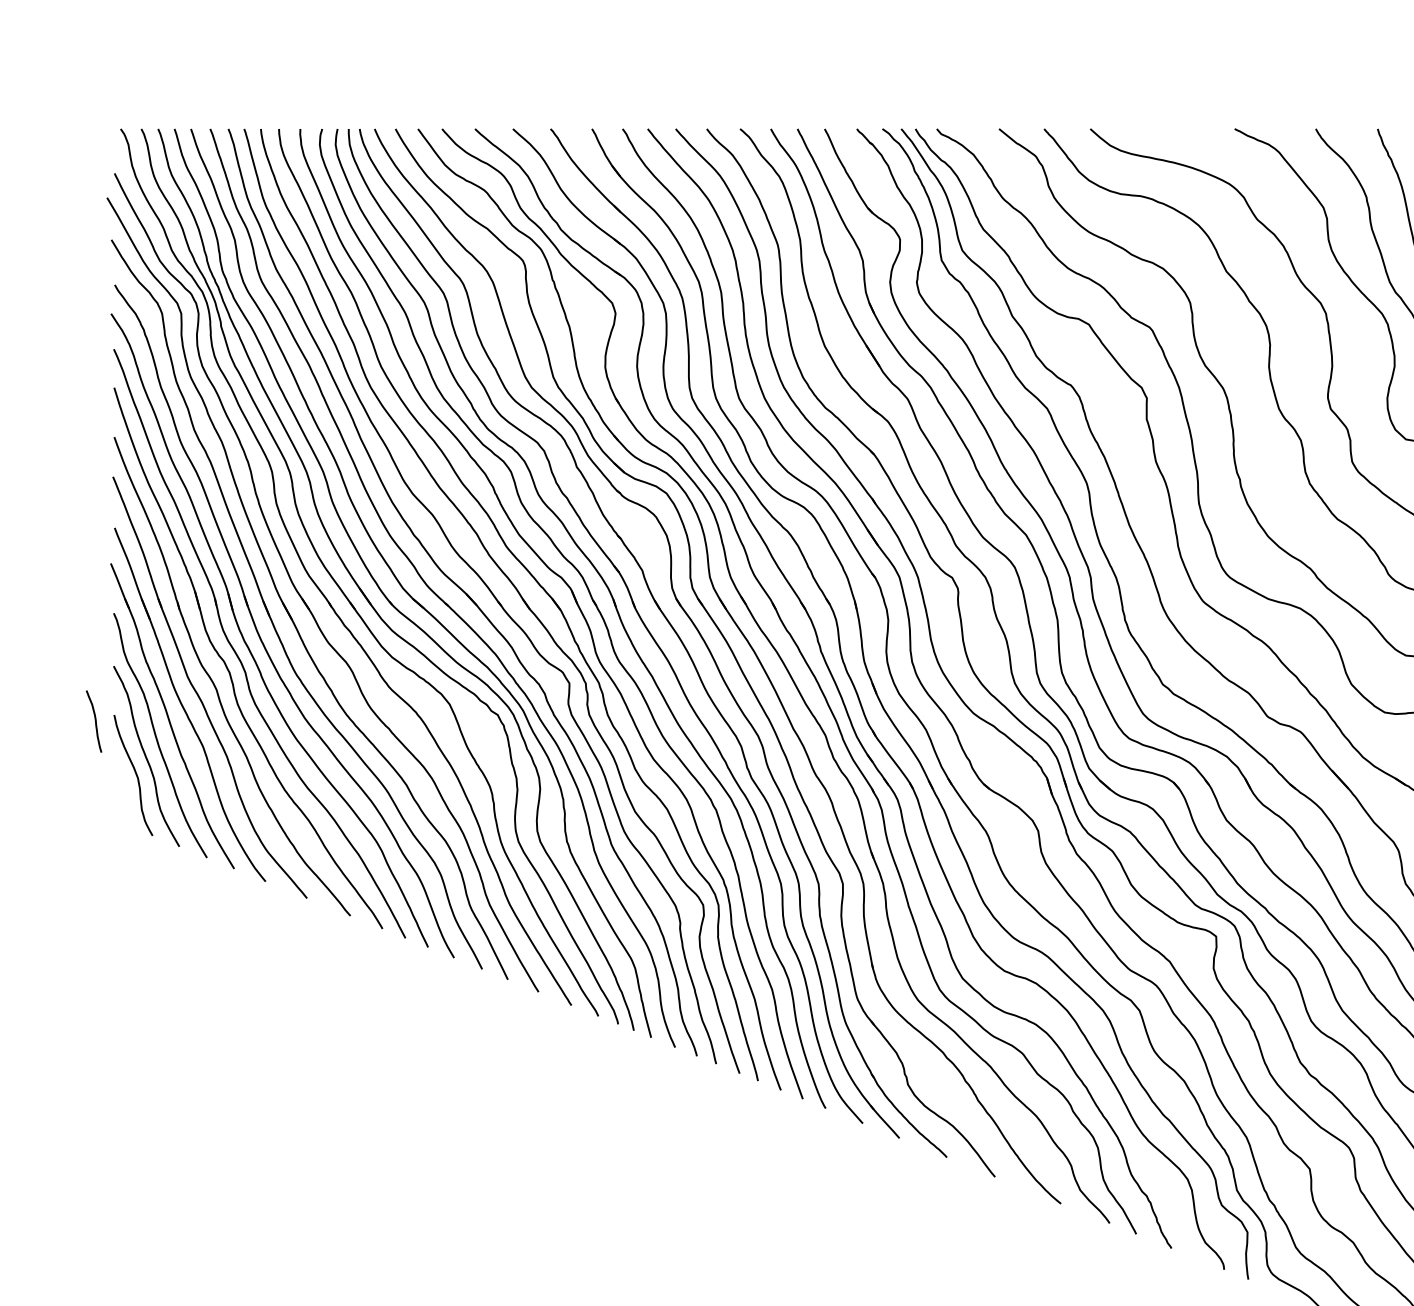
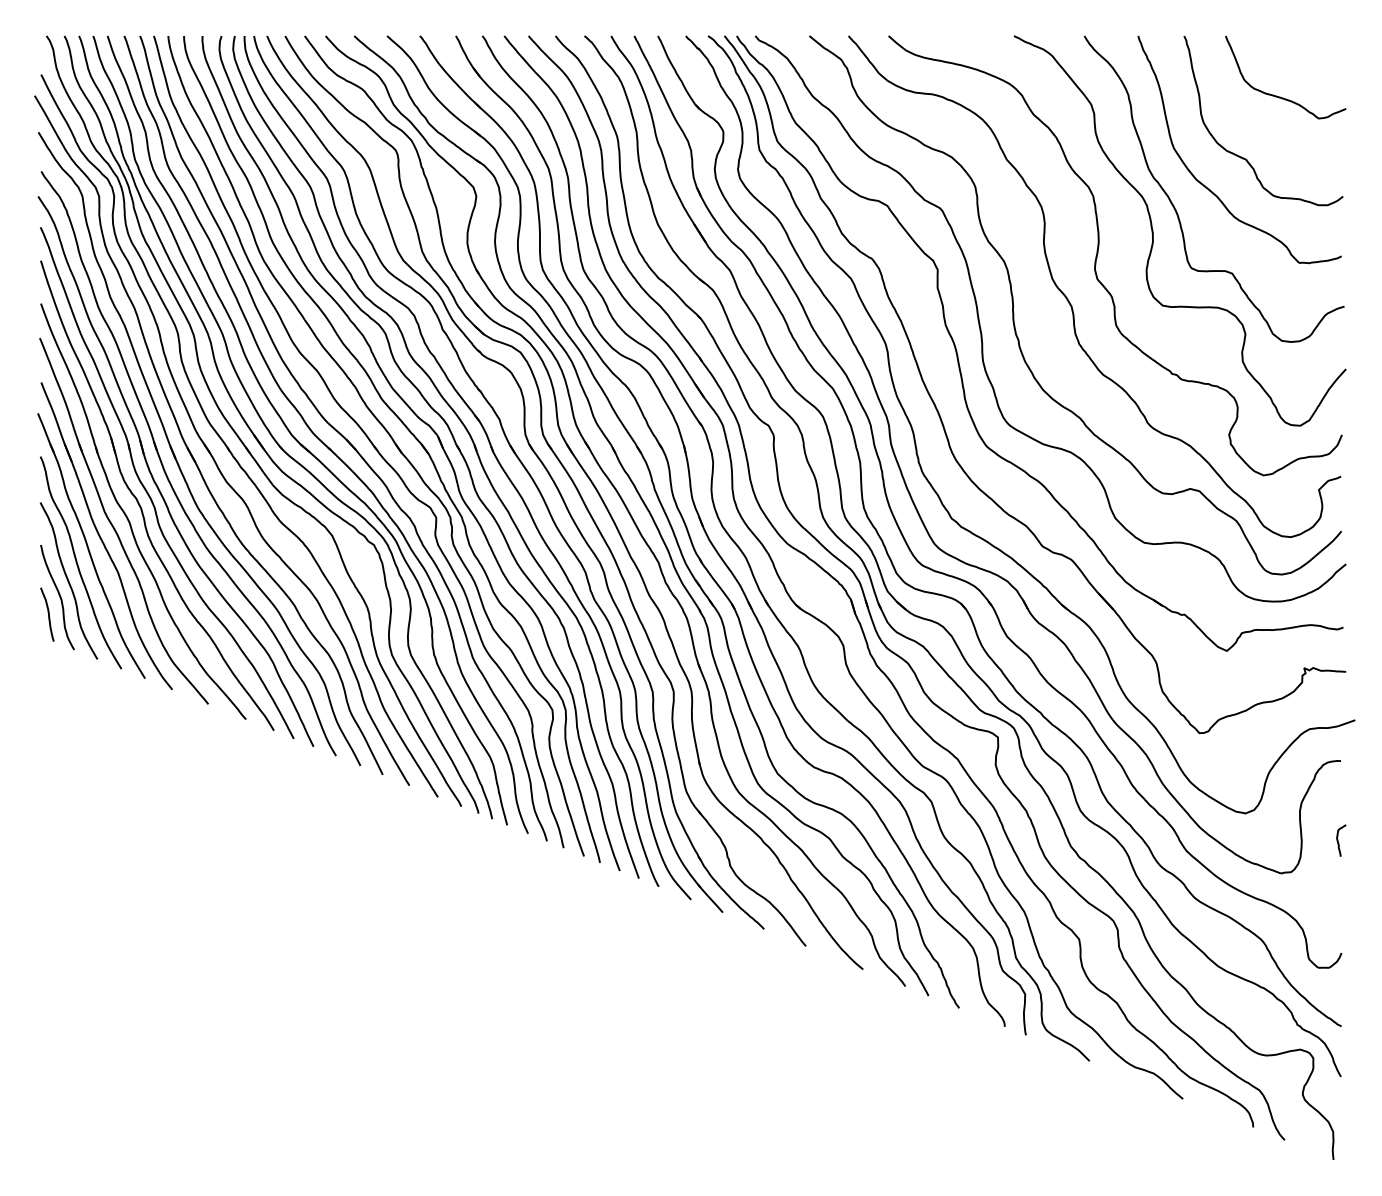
curve: (95, 721) -> (48, 614), moved

